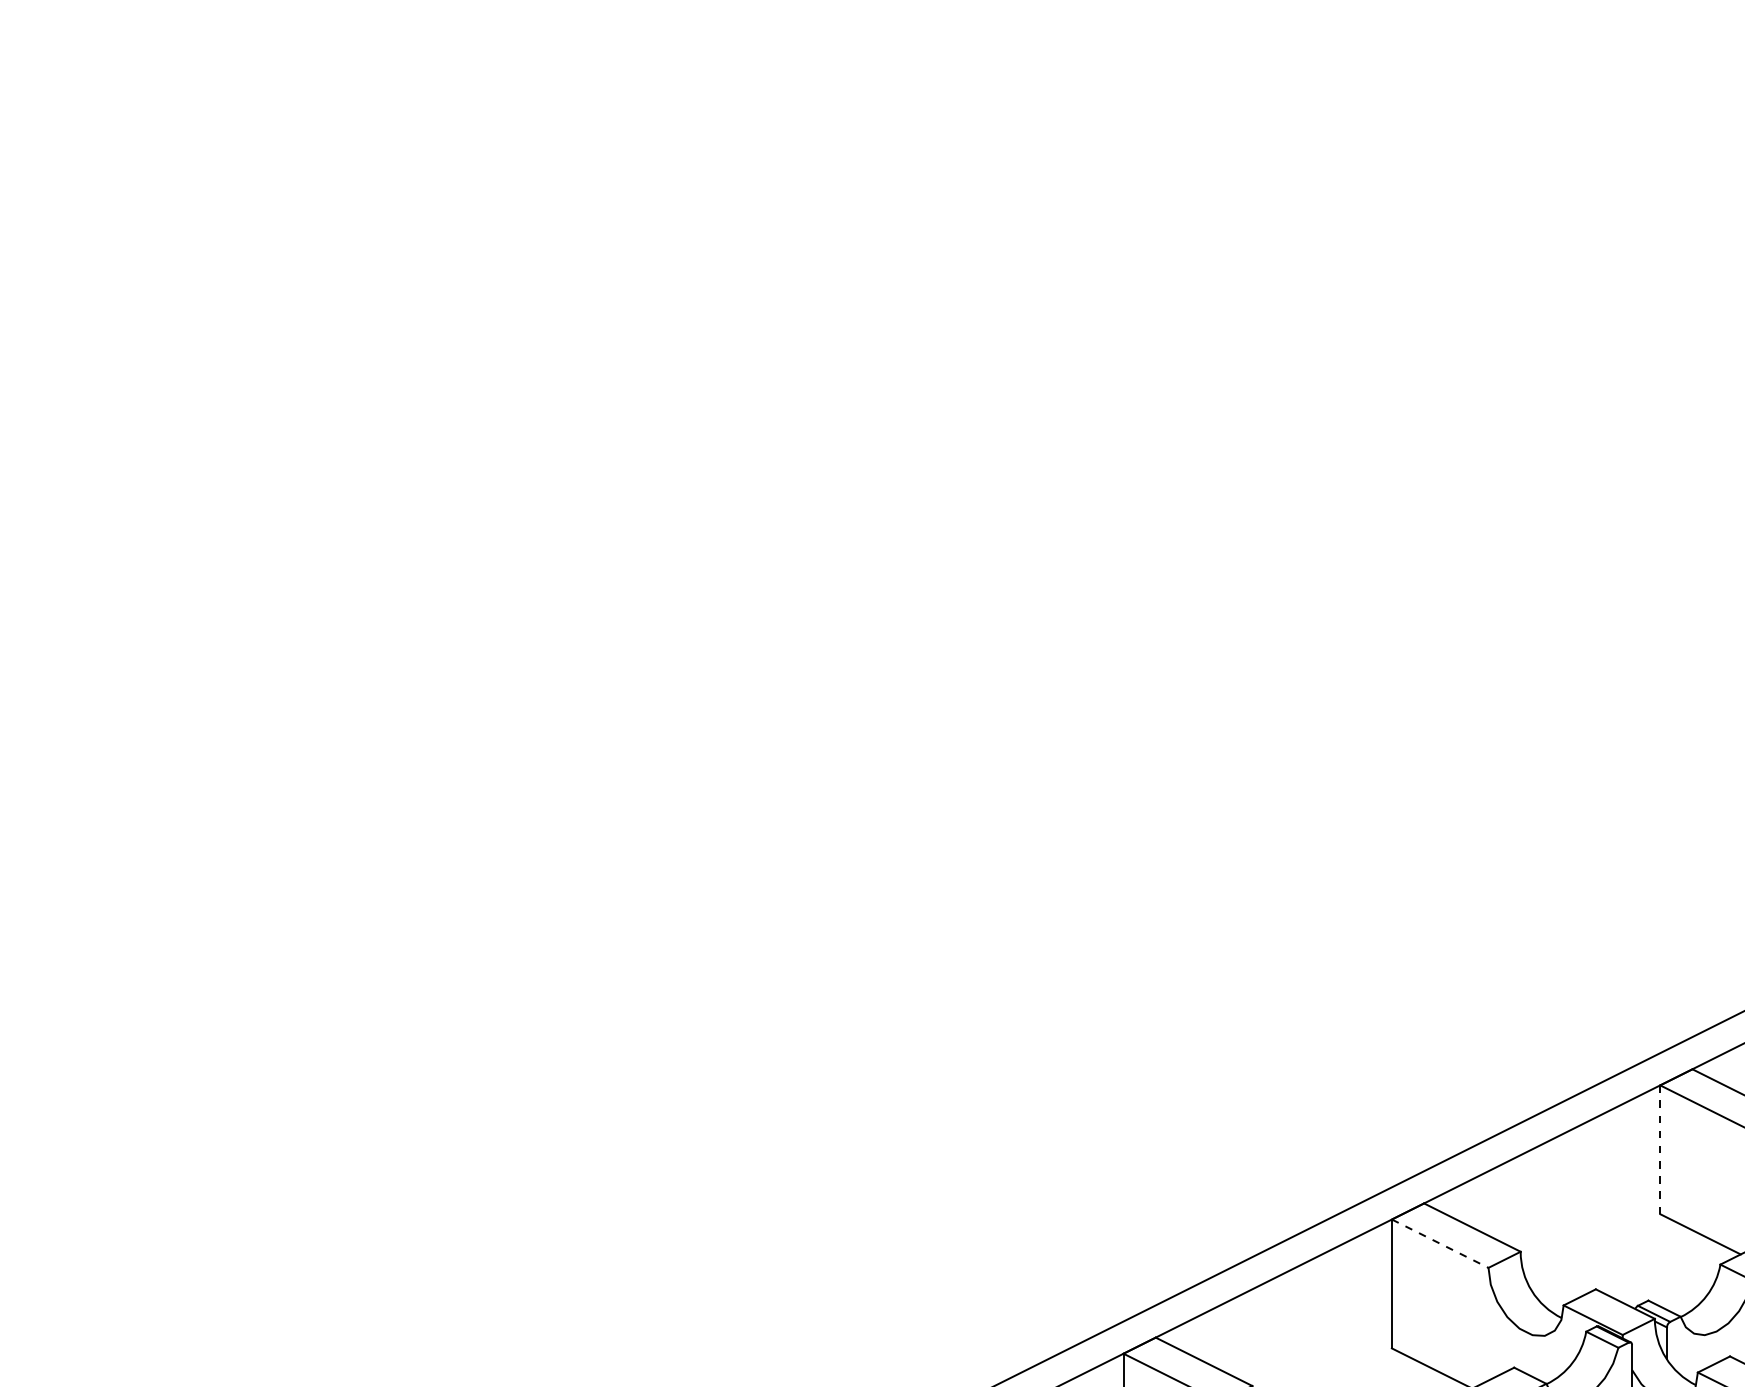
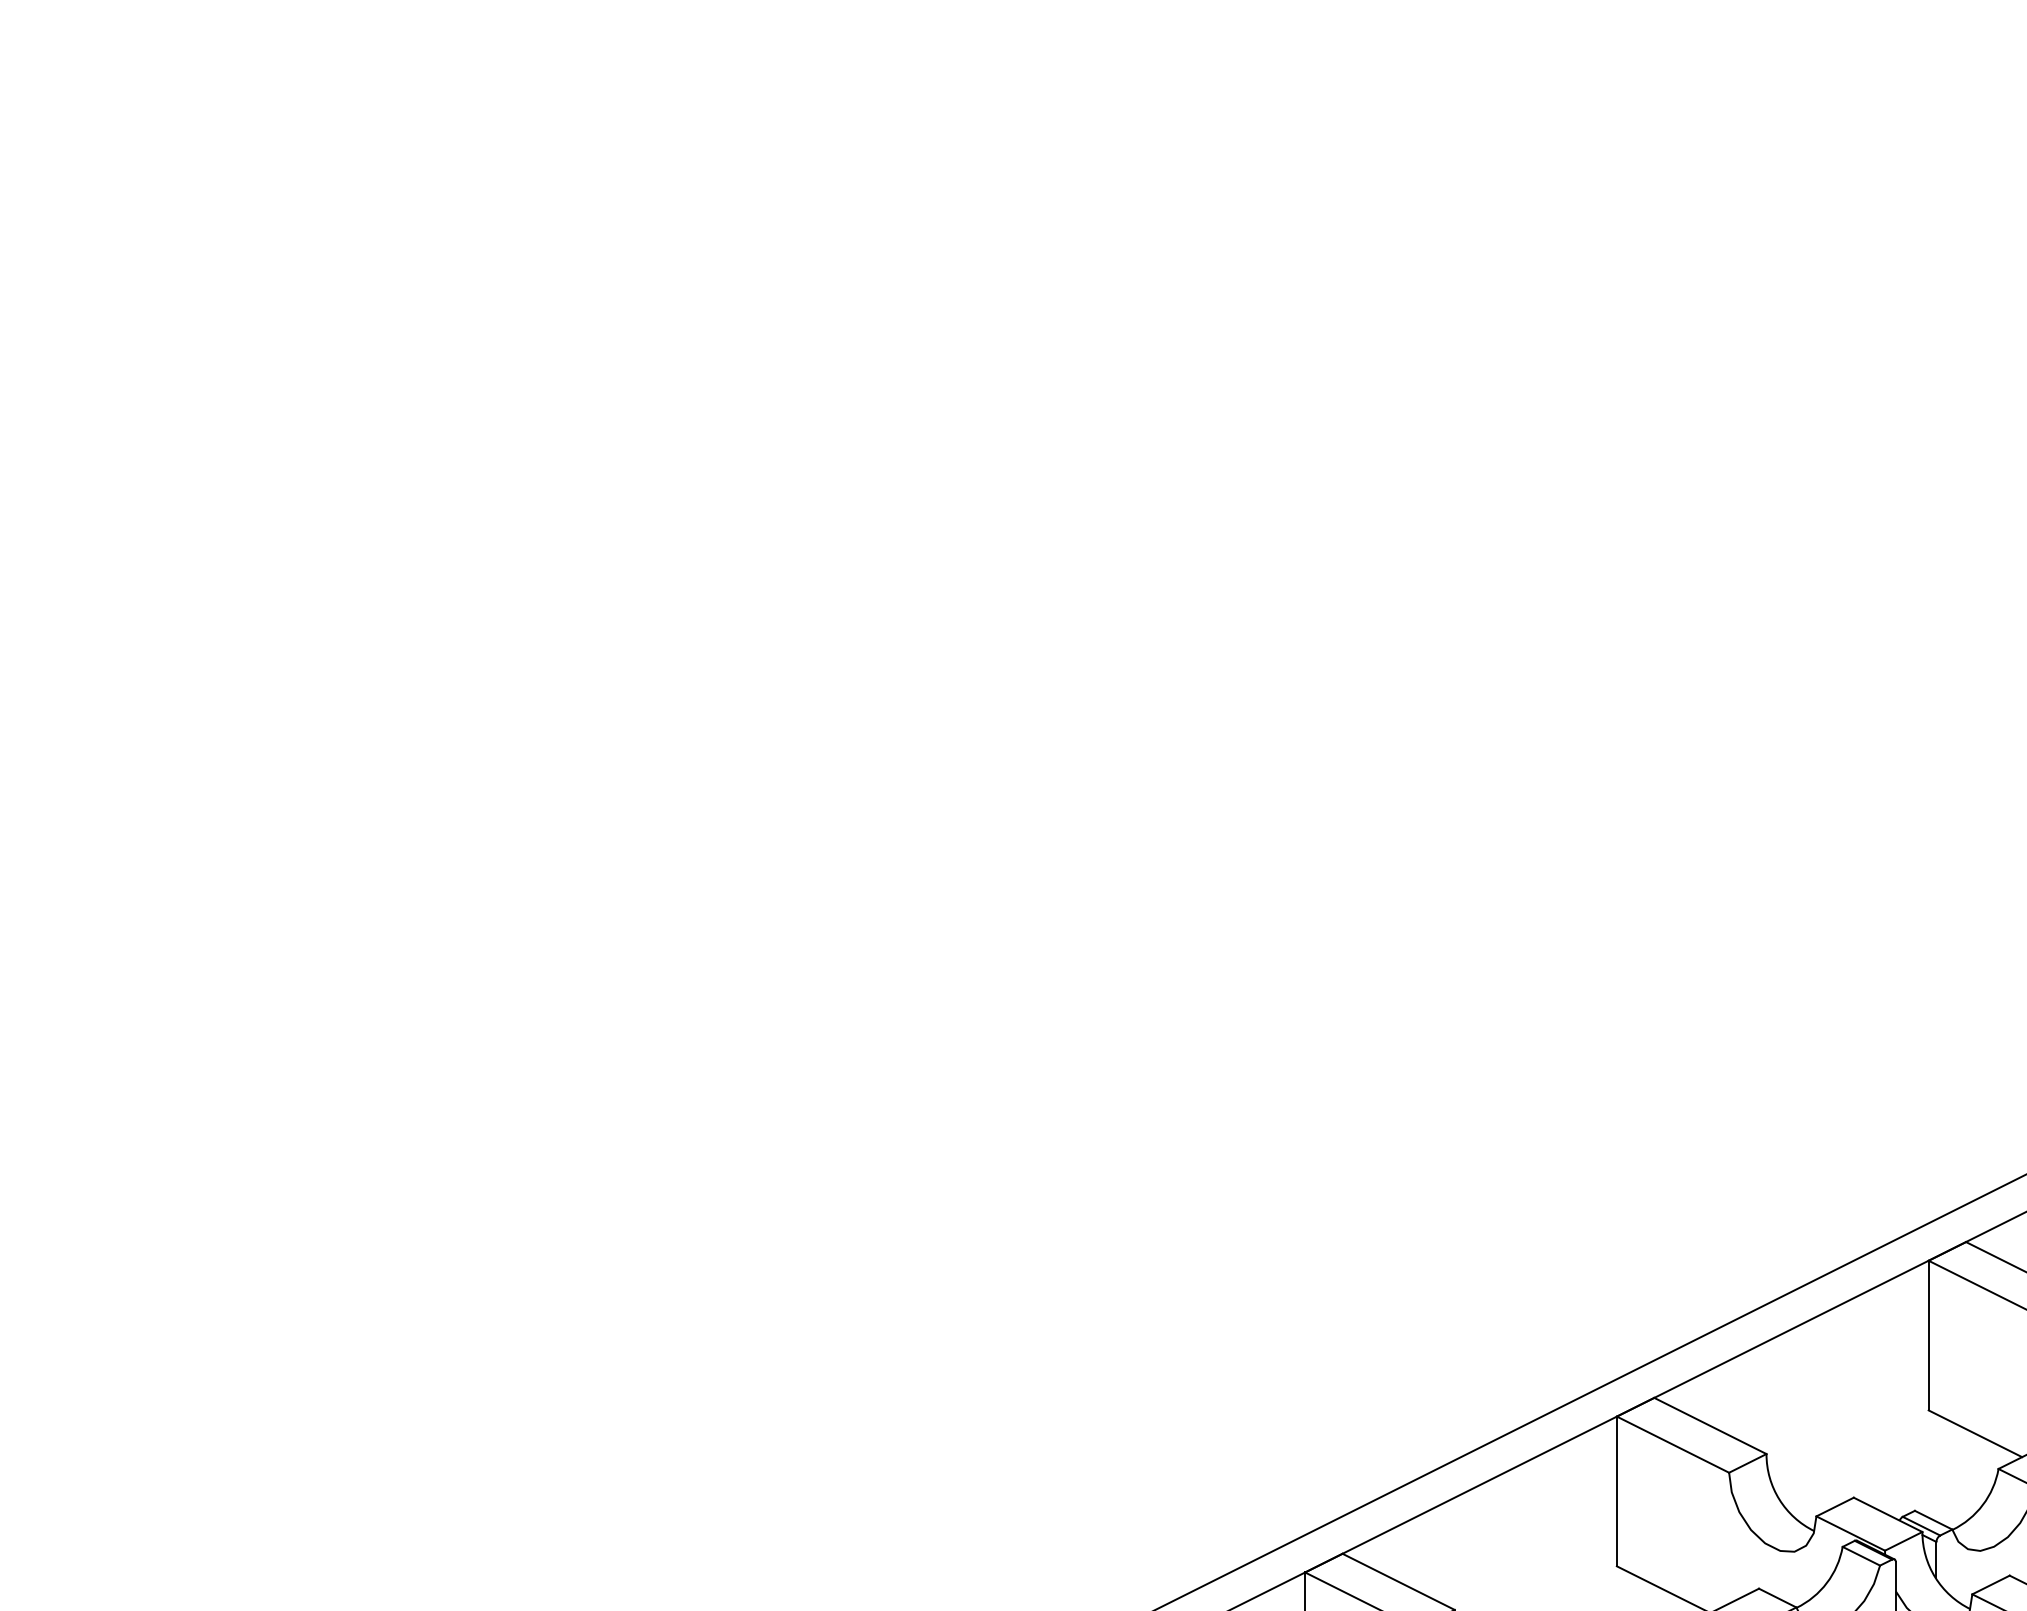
line: (1660, 1149) -> (1928, 1335), dashed -> solid
line: (1440, 1243) -> (1673, 1444), dashed -> solid

